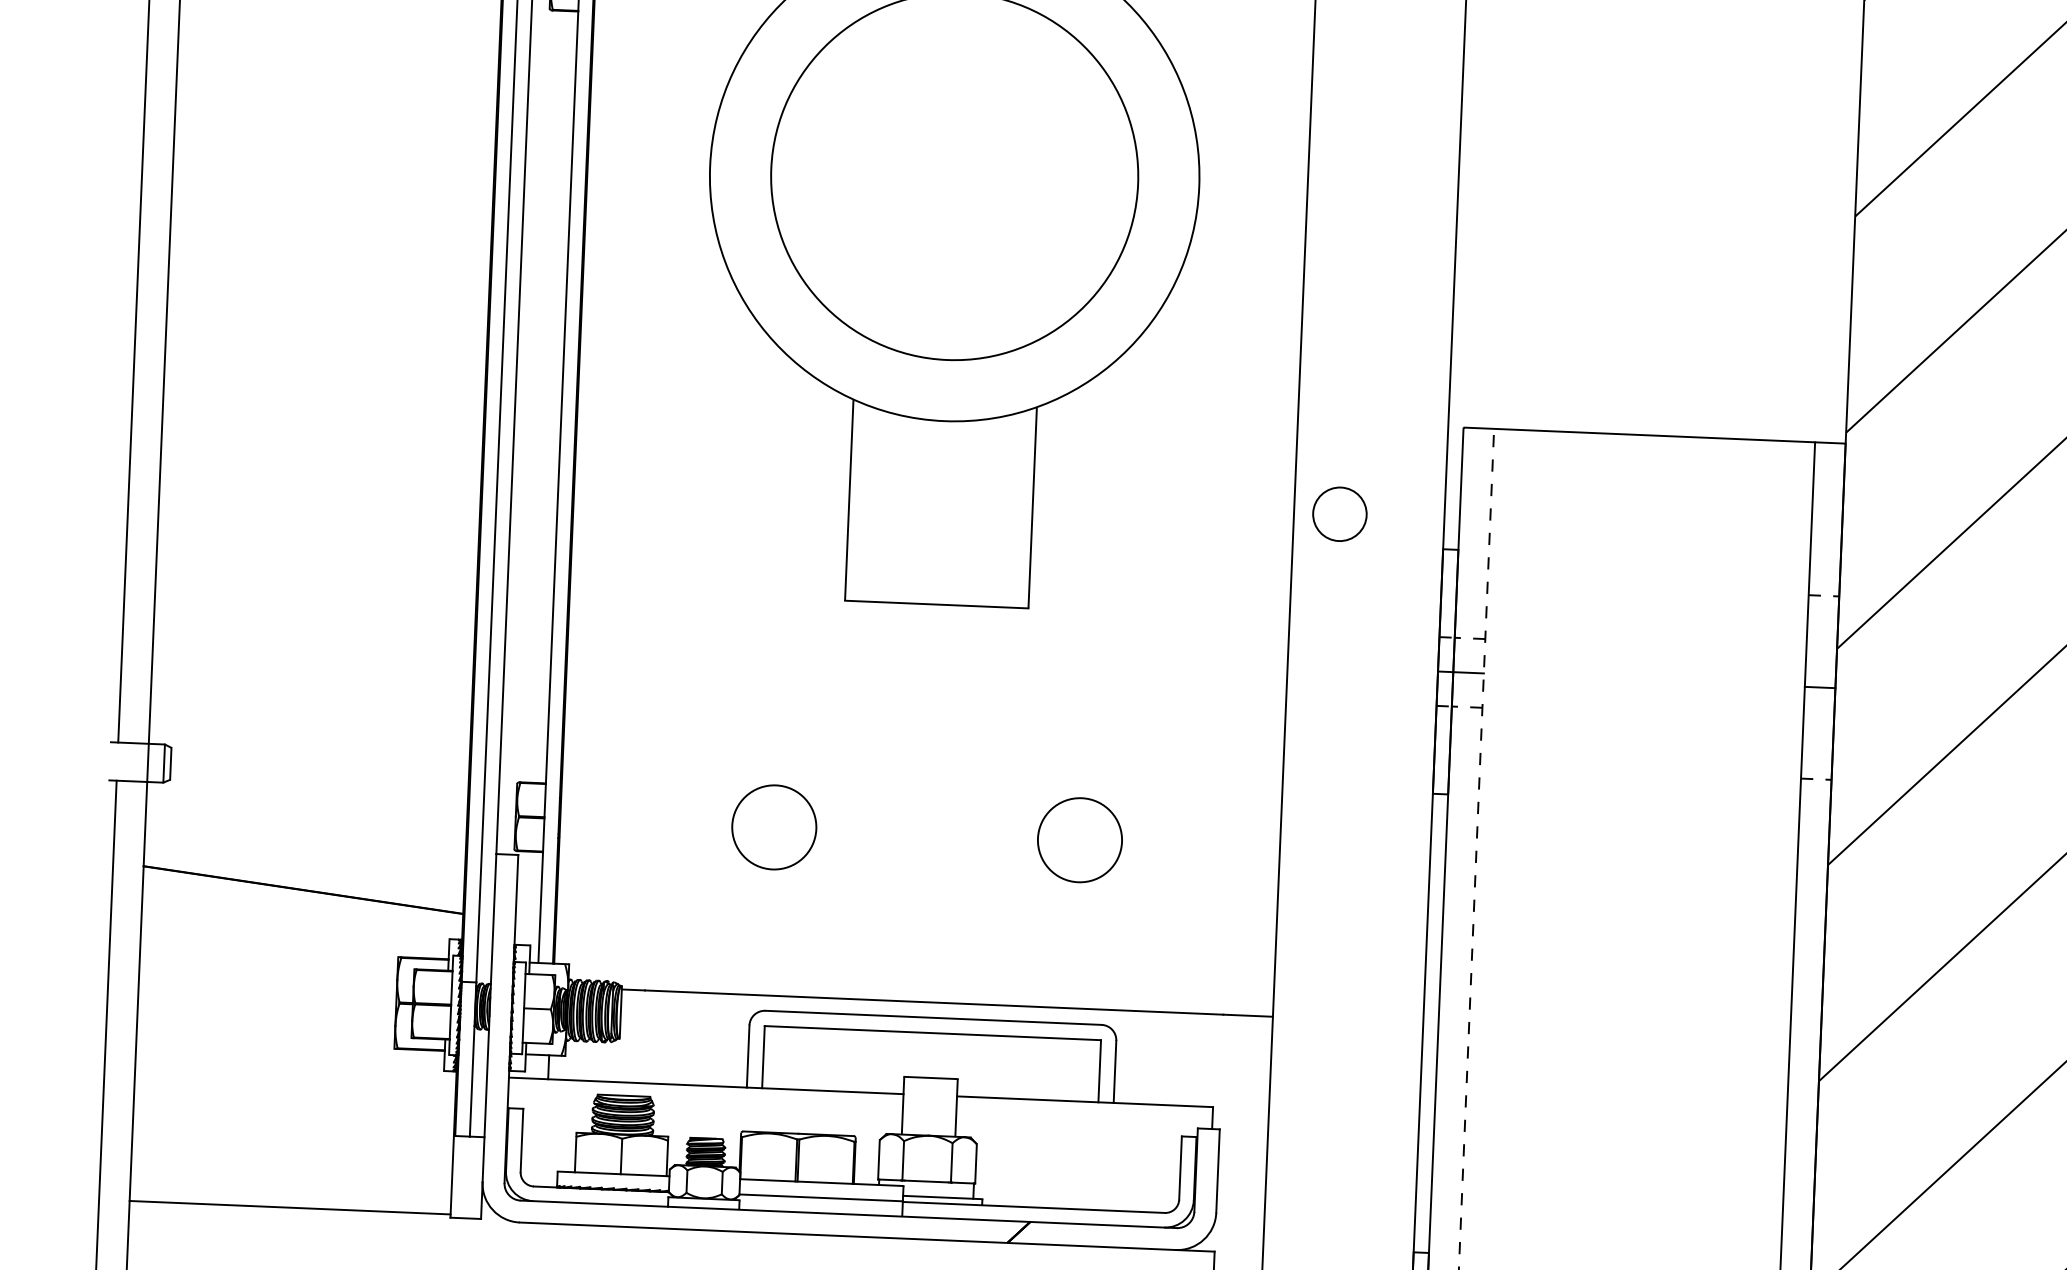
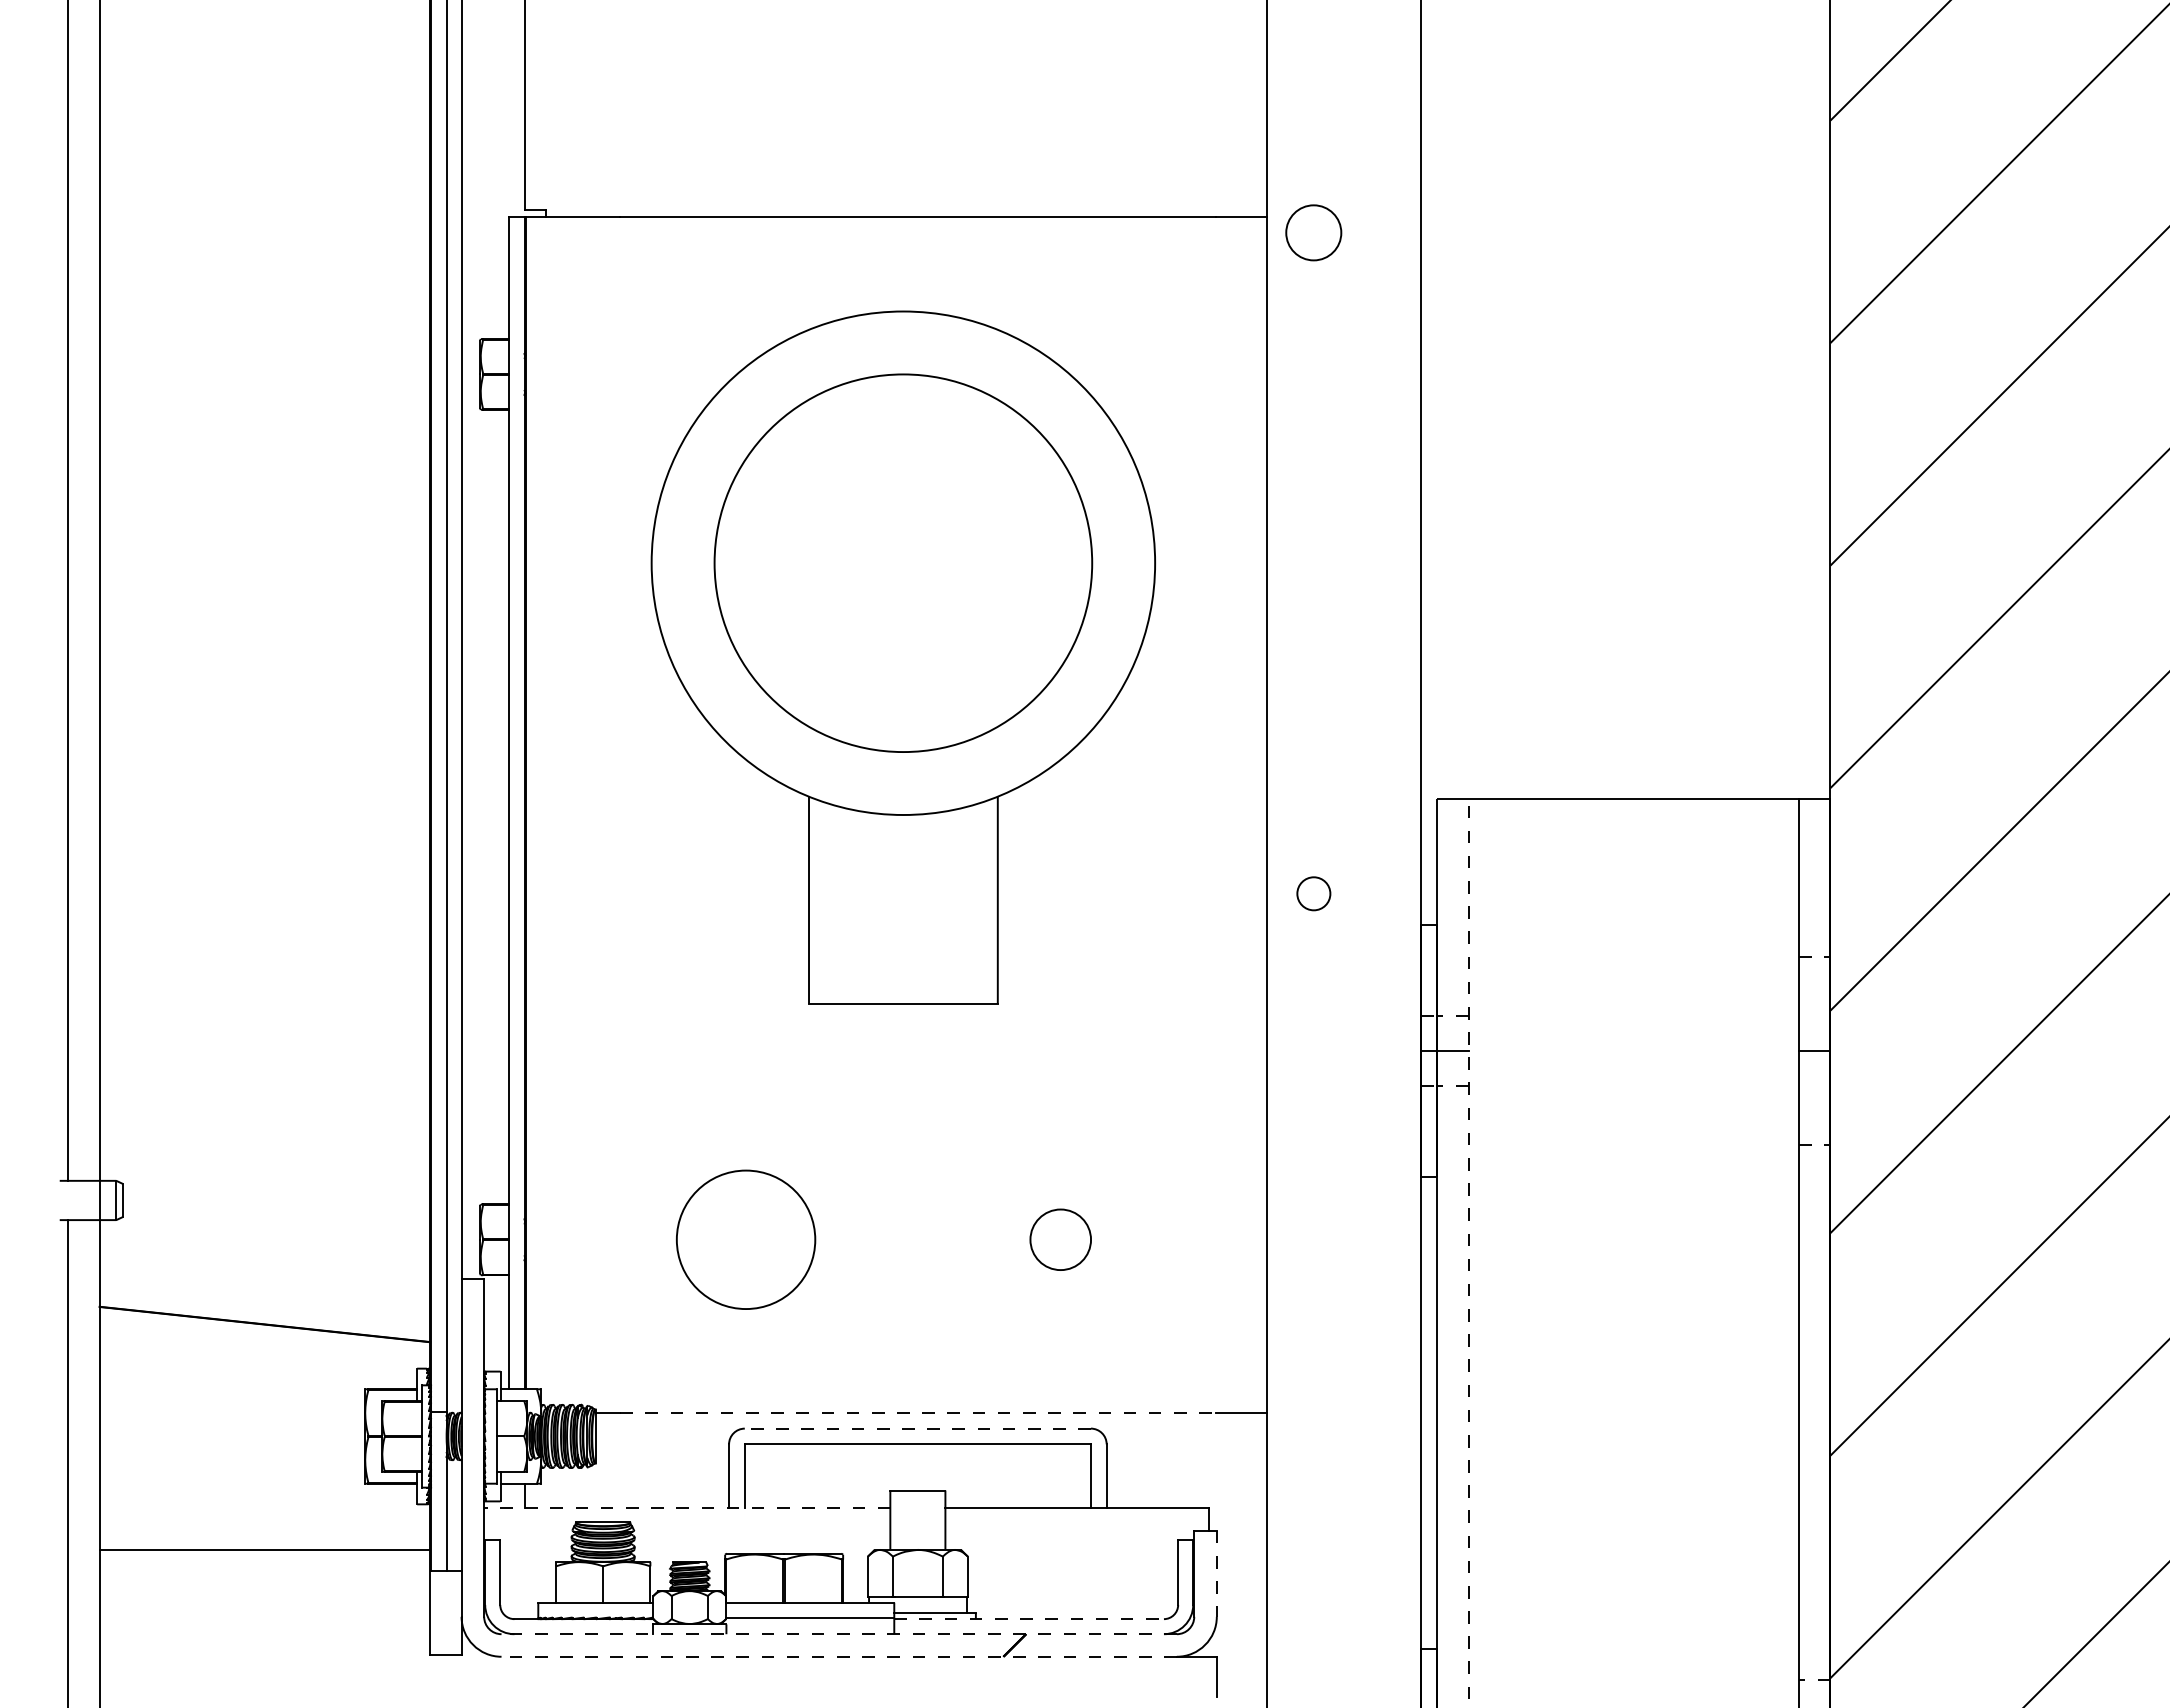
circle: (1339, 514) -> (1313, 893), size x0.6
circle: (773, 827) -> (745, 1239), size x1.6
circle: (1079, 839) -> (1060, 1239), size x0.7
line: (933, 1002) -> (917, 1412), solid -> dashed
line: (933, 1017) -> (917, 1428), solid -> dashed
line: (705, 1086) -> (686, 1508), solid -> dashed
line: (1217, 1170) -> (1216, 1573), solid -> dashed
line: (289, 1207) -> (264, 1550), moved
line: (1034, 1207) -> (1029, 1619), solid -> dashed
line: (849, 1214) -> (839, 1634), solid -> dashed
line: (848, 1236) -> (839, 1656), solid -> dashed

